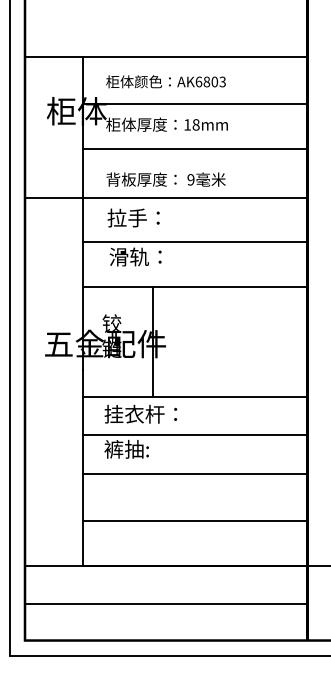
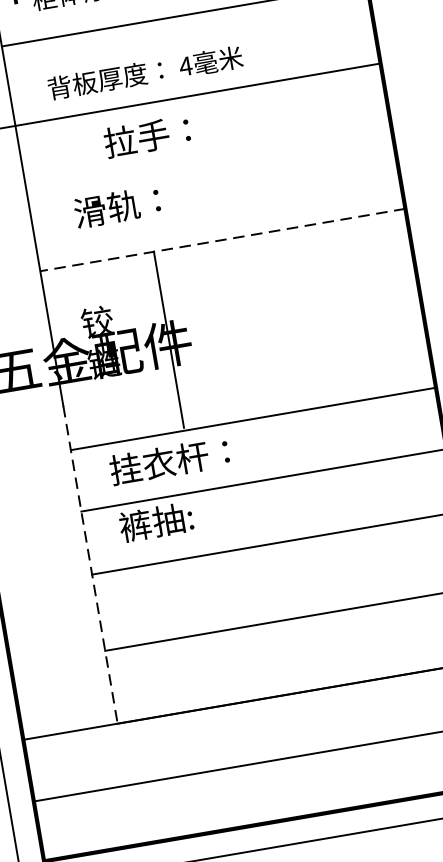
text: (190, 179) -> (184, 65), 9 -> 4
text: (133, 217) -> (146, 136), moved
line: (195, 242) -> (210, 166), removed
line: (194, 287) -> (221, 240), solid -> dashed
line: (83, 468) -> (91, 565), solid -> dashed

